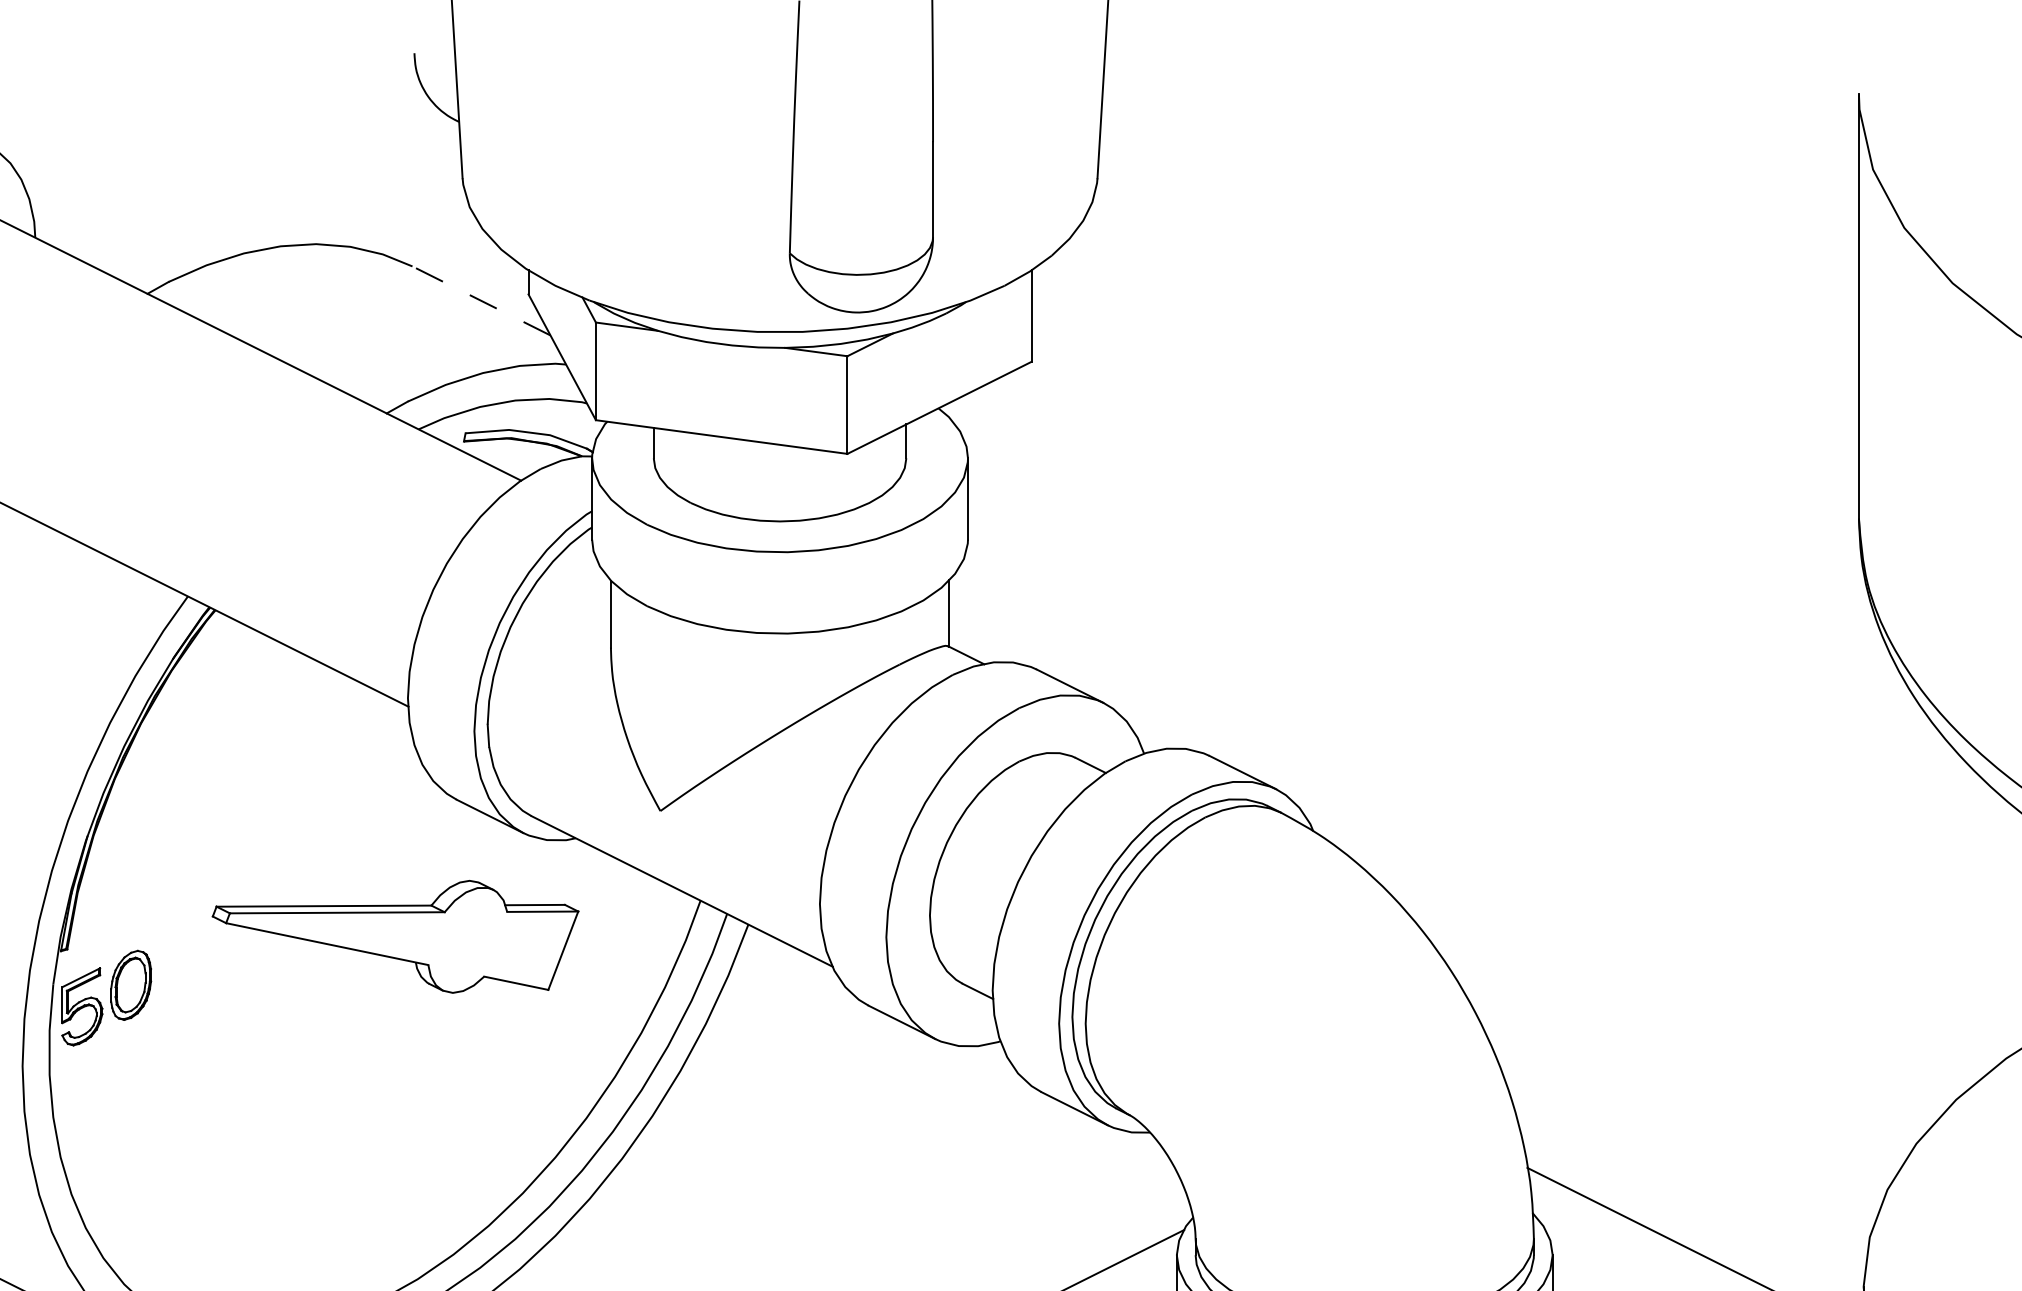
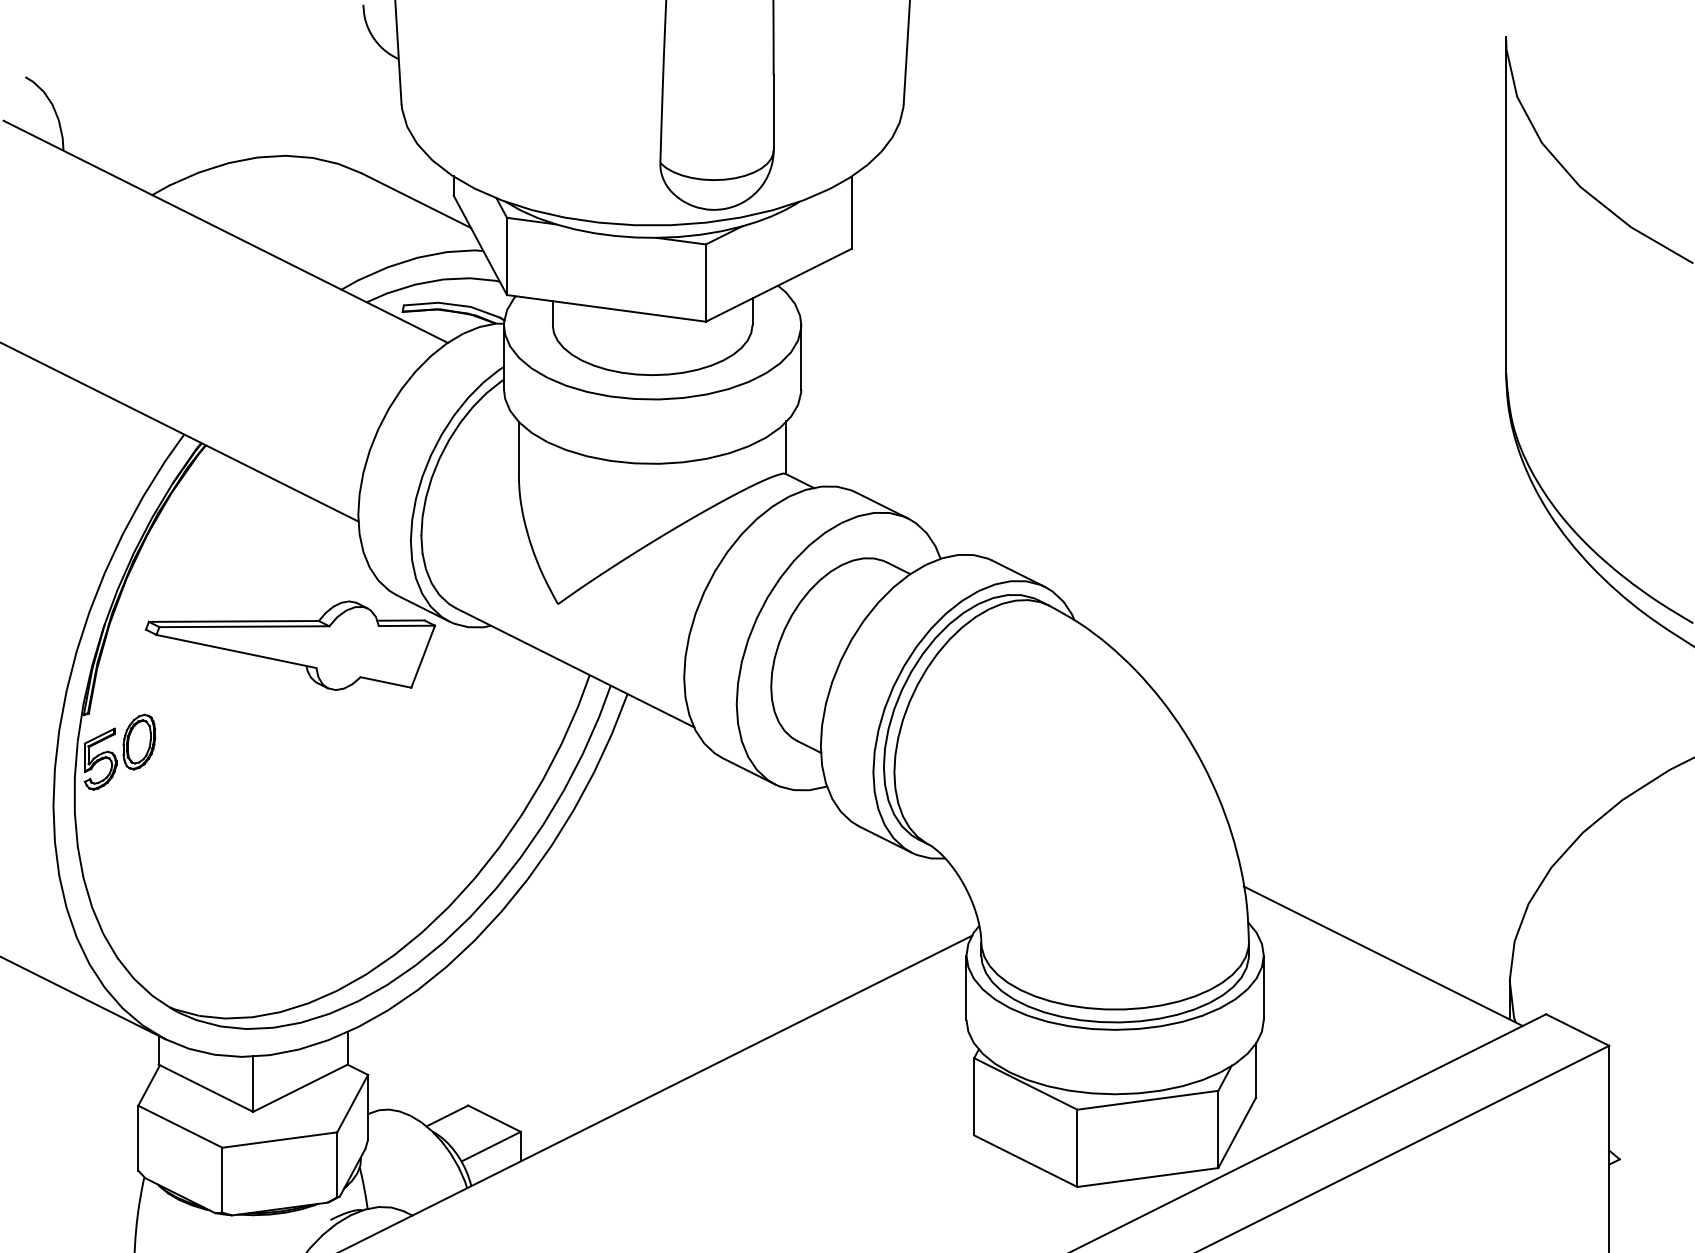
line: (481, 300) -> (416, 200), dashed -> solid
part: (395, 936) -> (290, 645), moved

